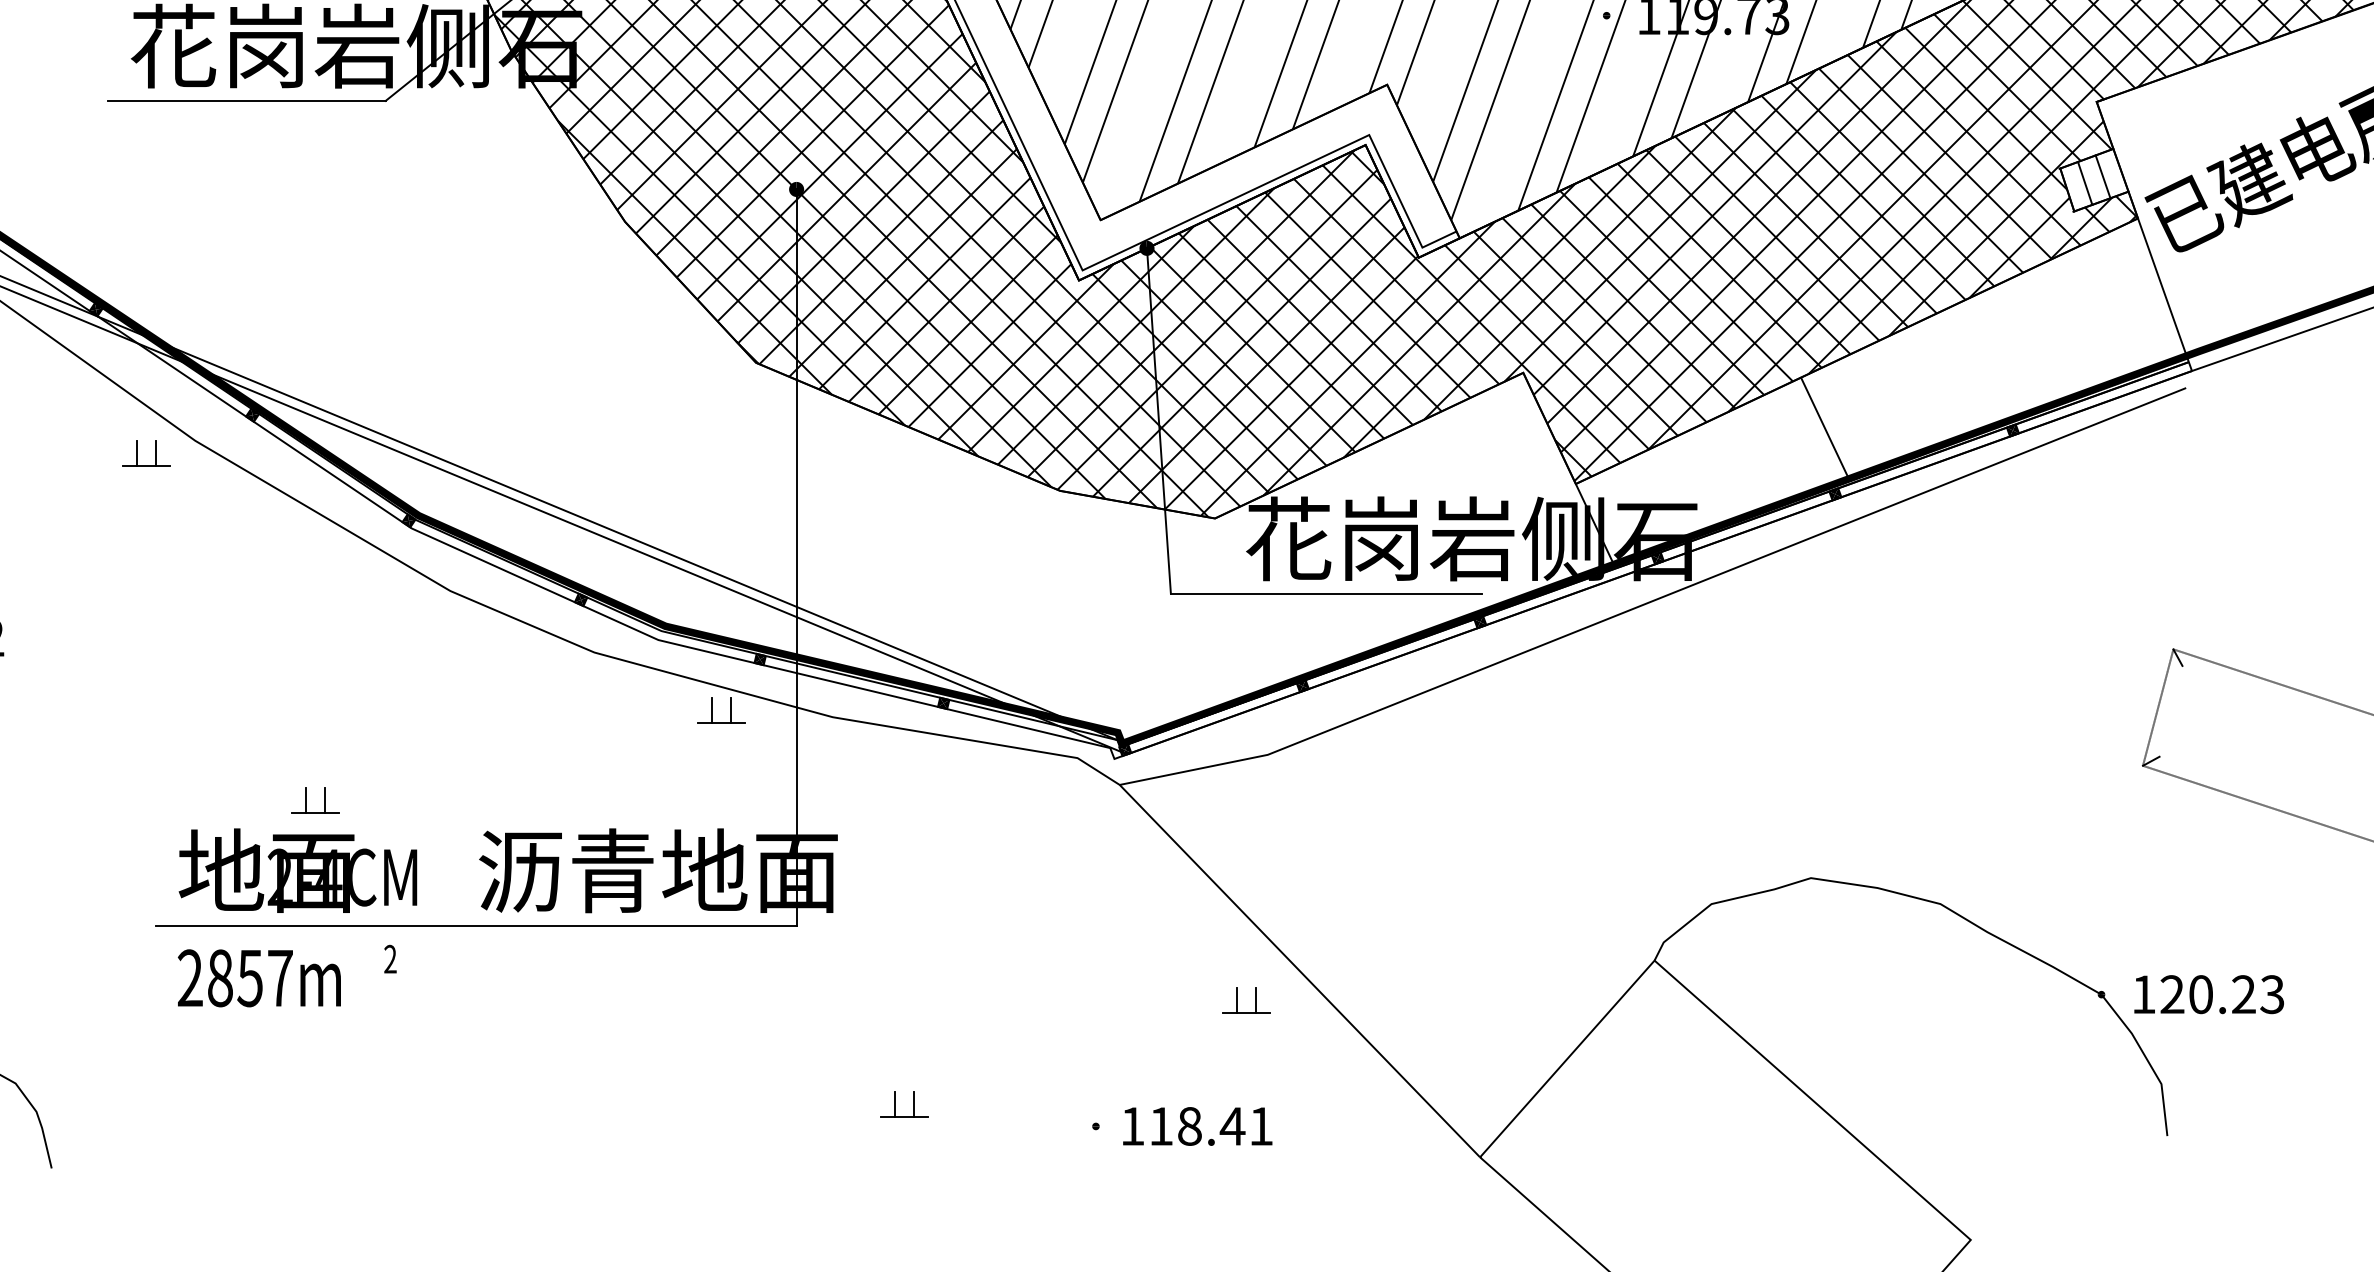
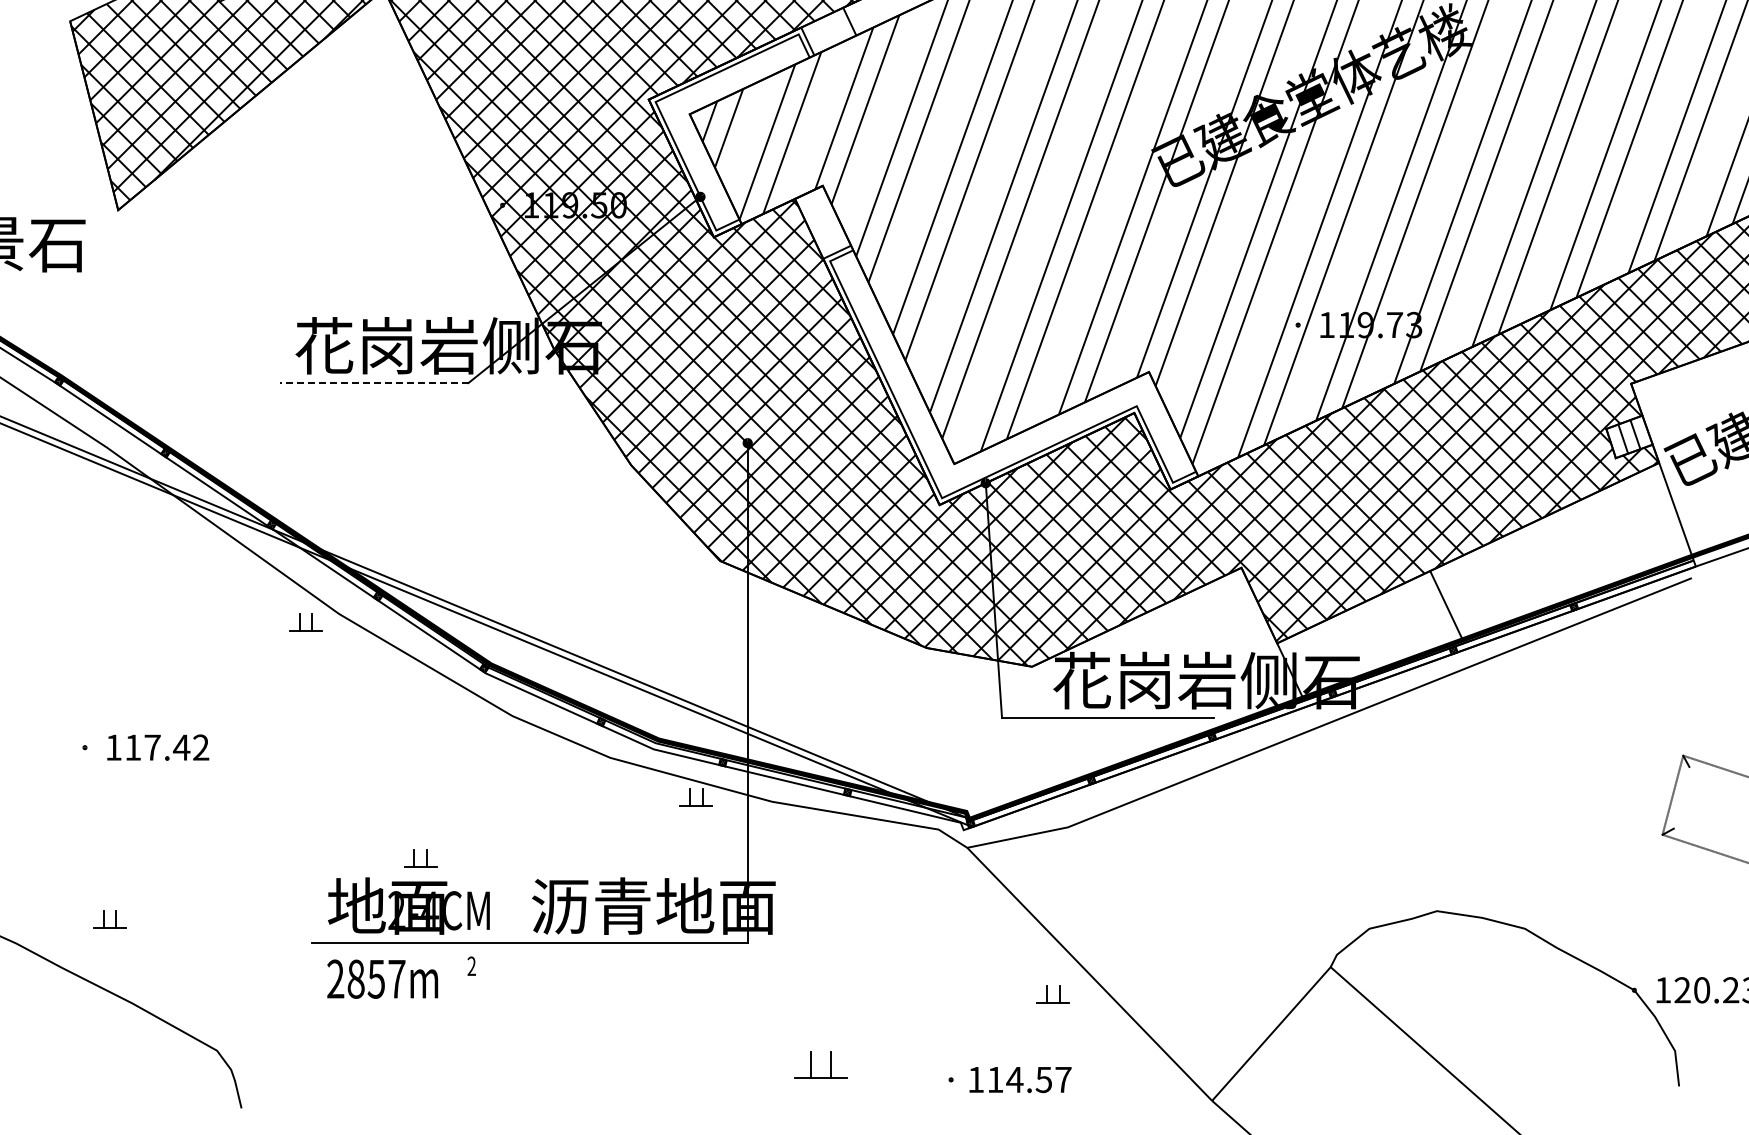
line: (245, 101) -> (373, 383), solid -> dashed
part: (903, 1103) -> (820, 1064), size x1.6
text: (1224, 1125) -> (1038, 1079), 118.41 -> 114.57

